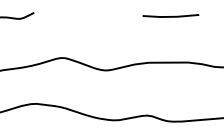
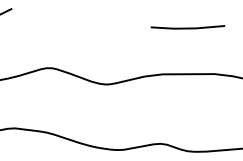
line: (170, 16) -> (187, 28), moved

